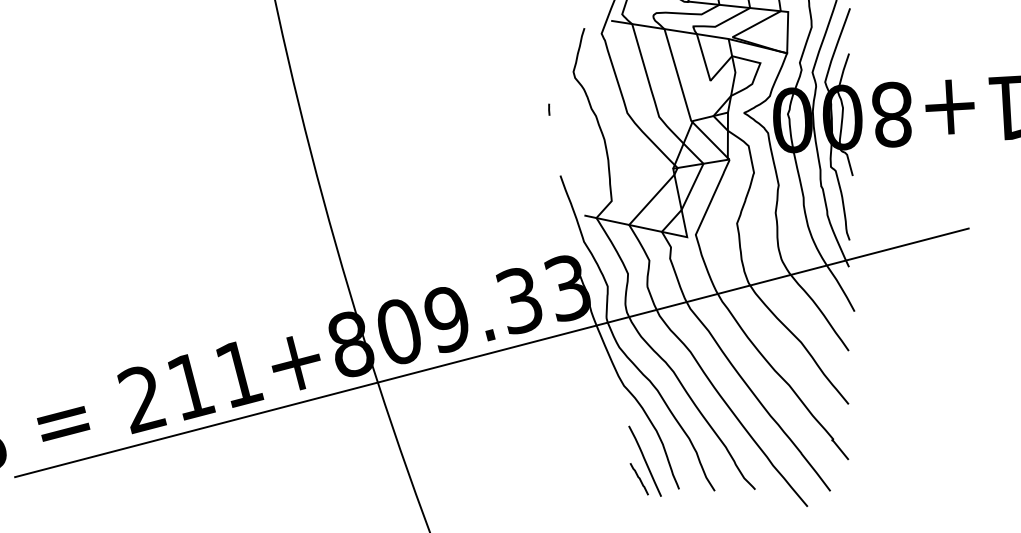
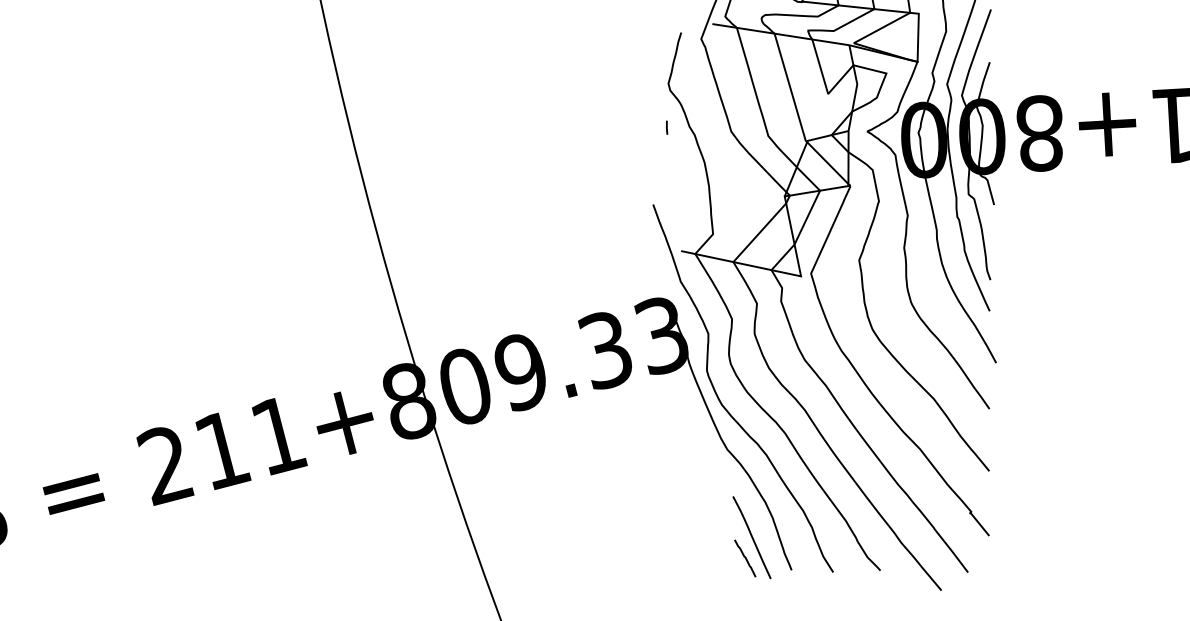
line: (549, 109) -> (667, 127), moved
line: (491, 352) -> (572, 410), removed

